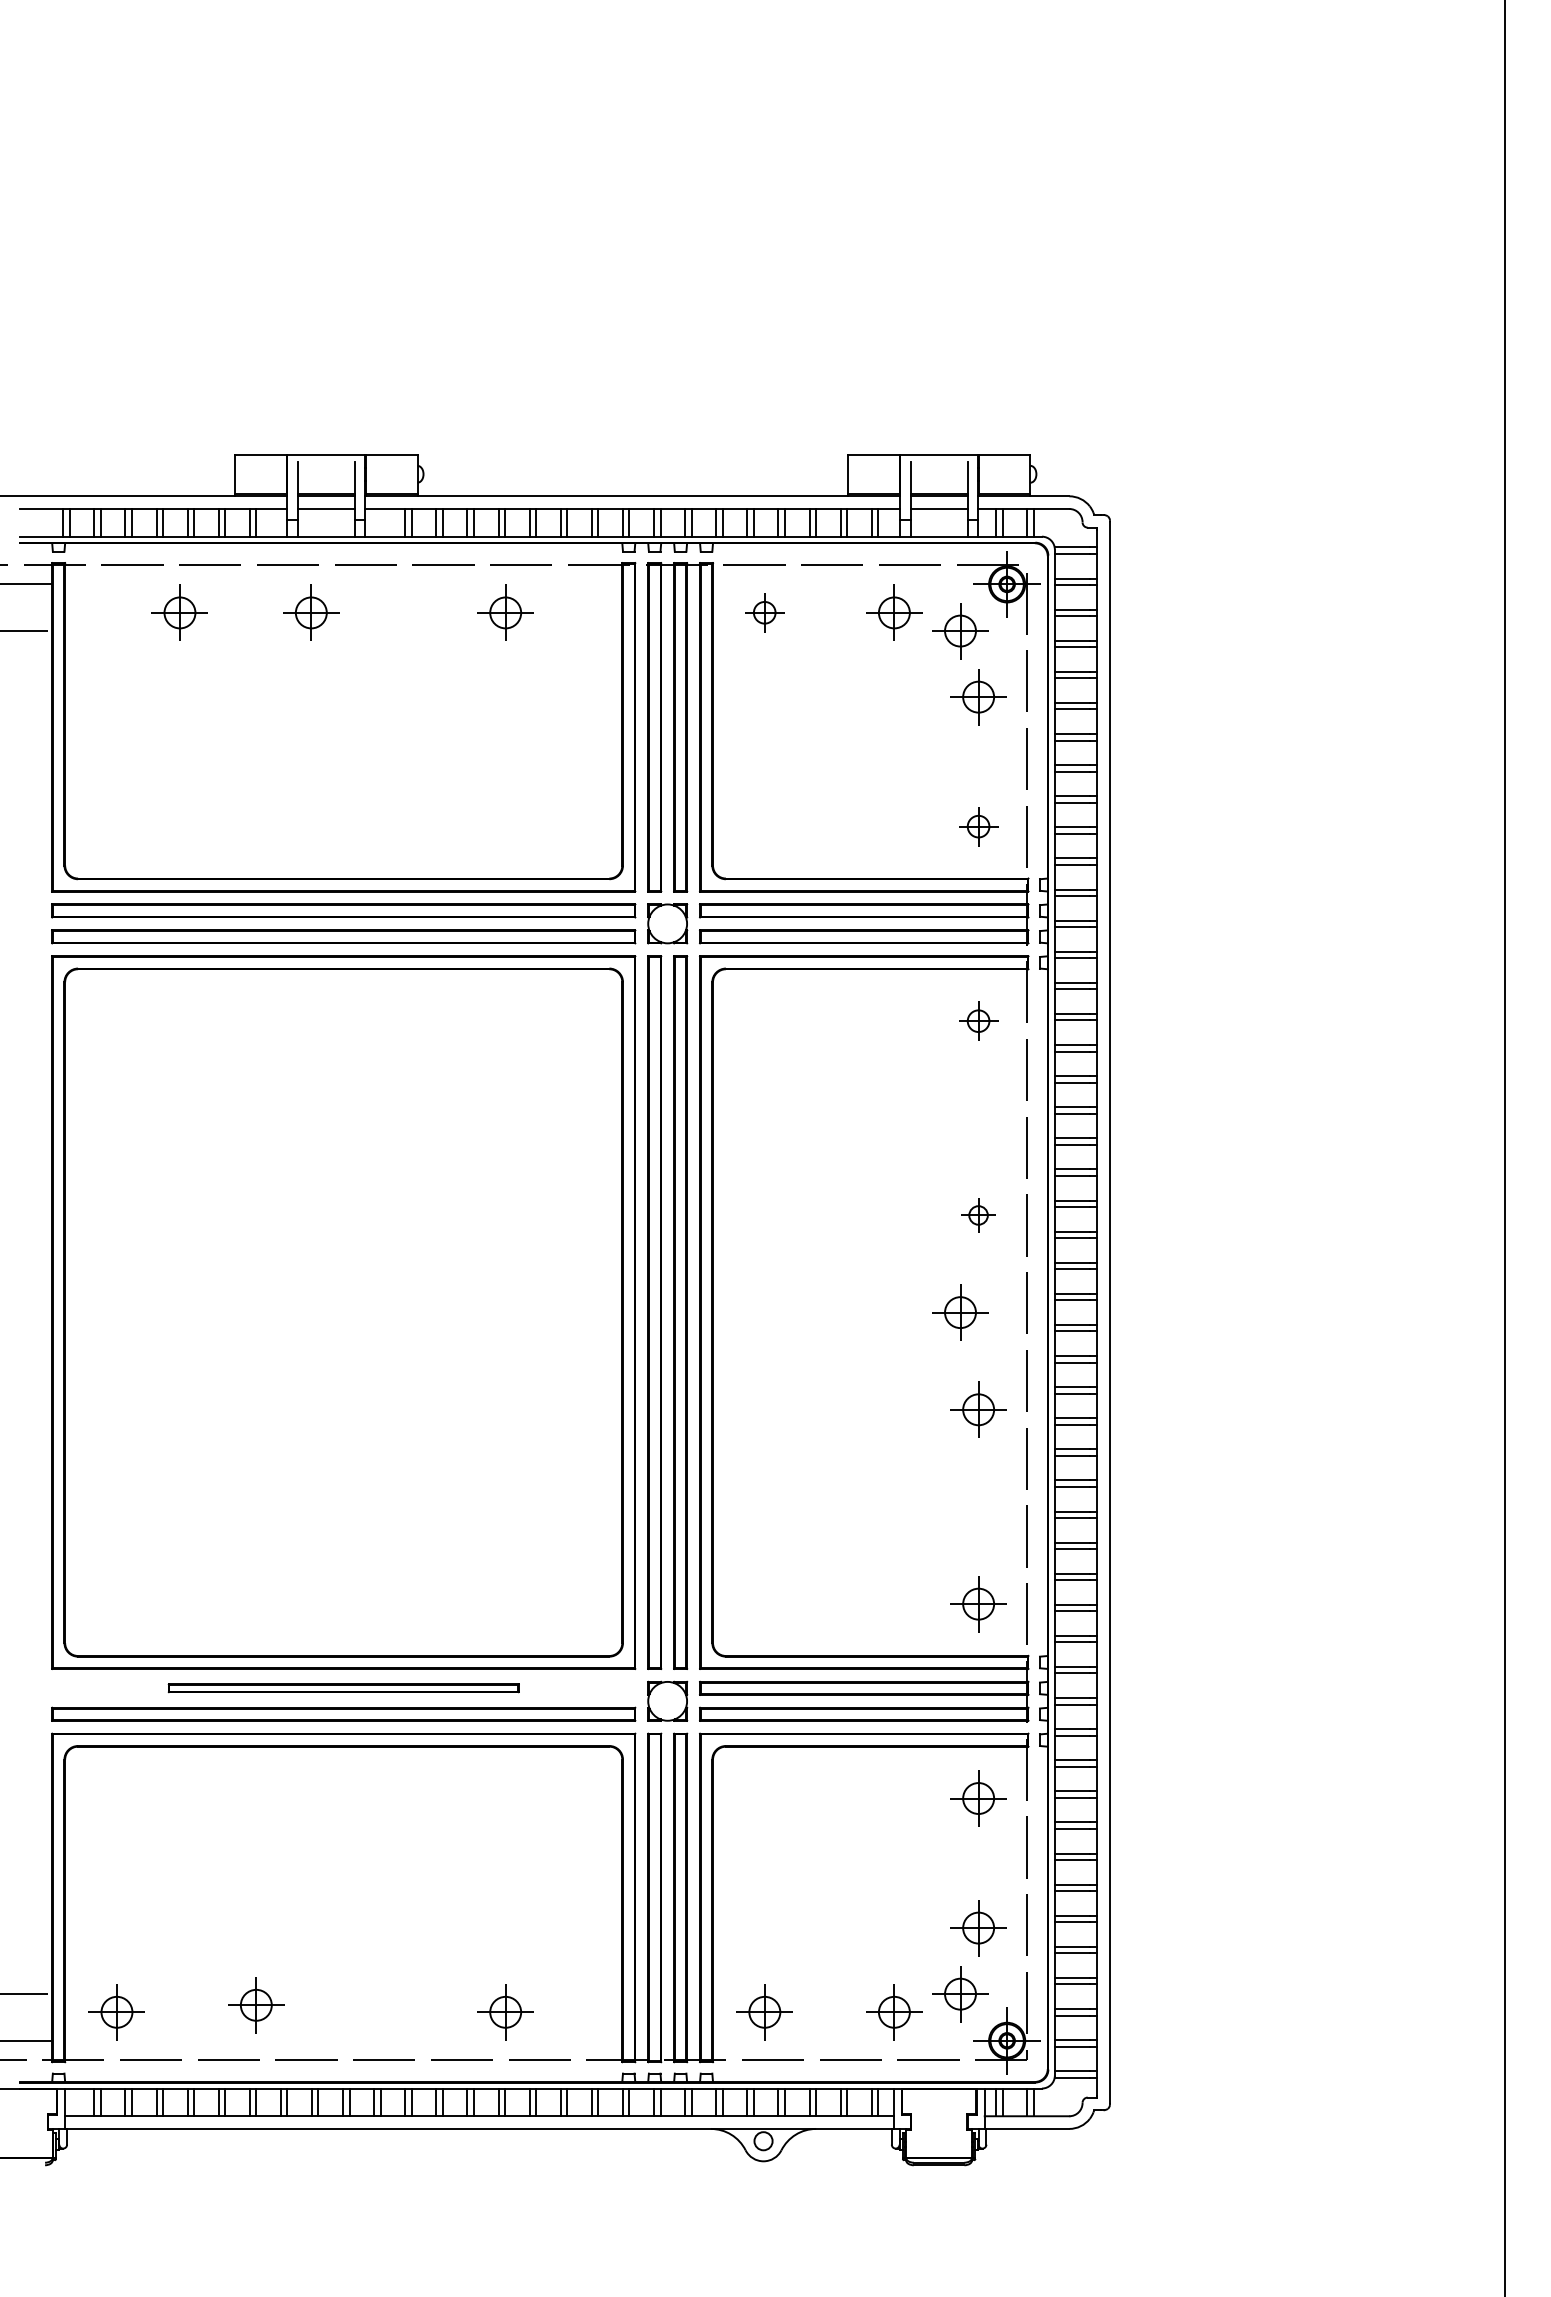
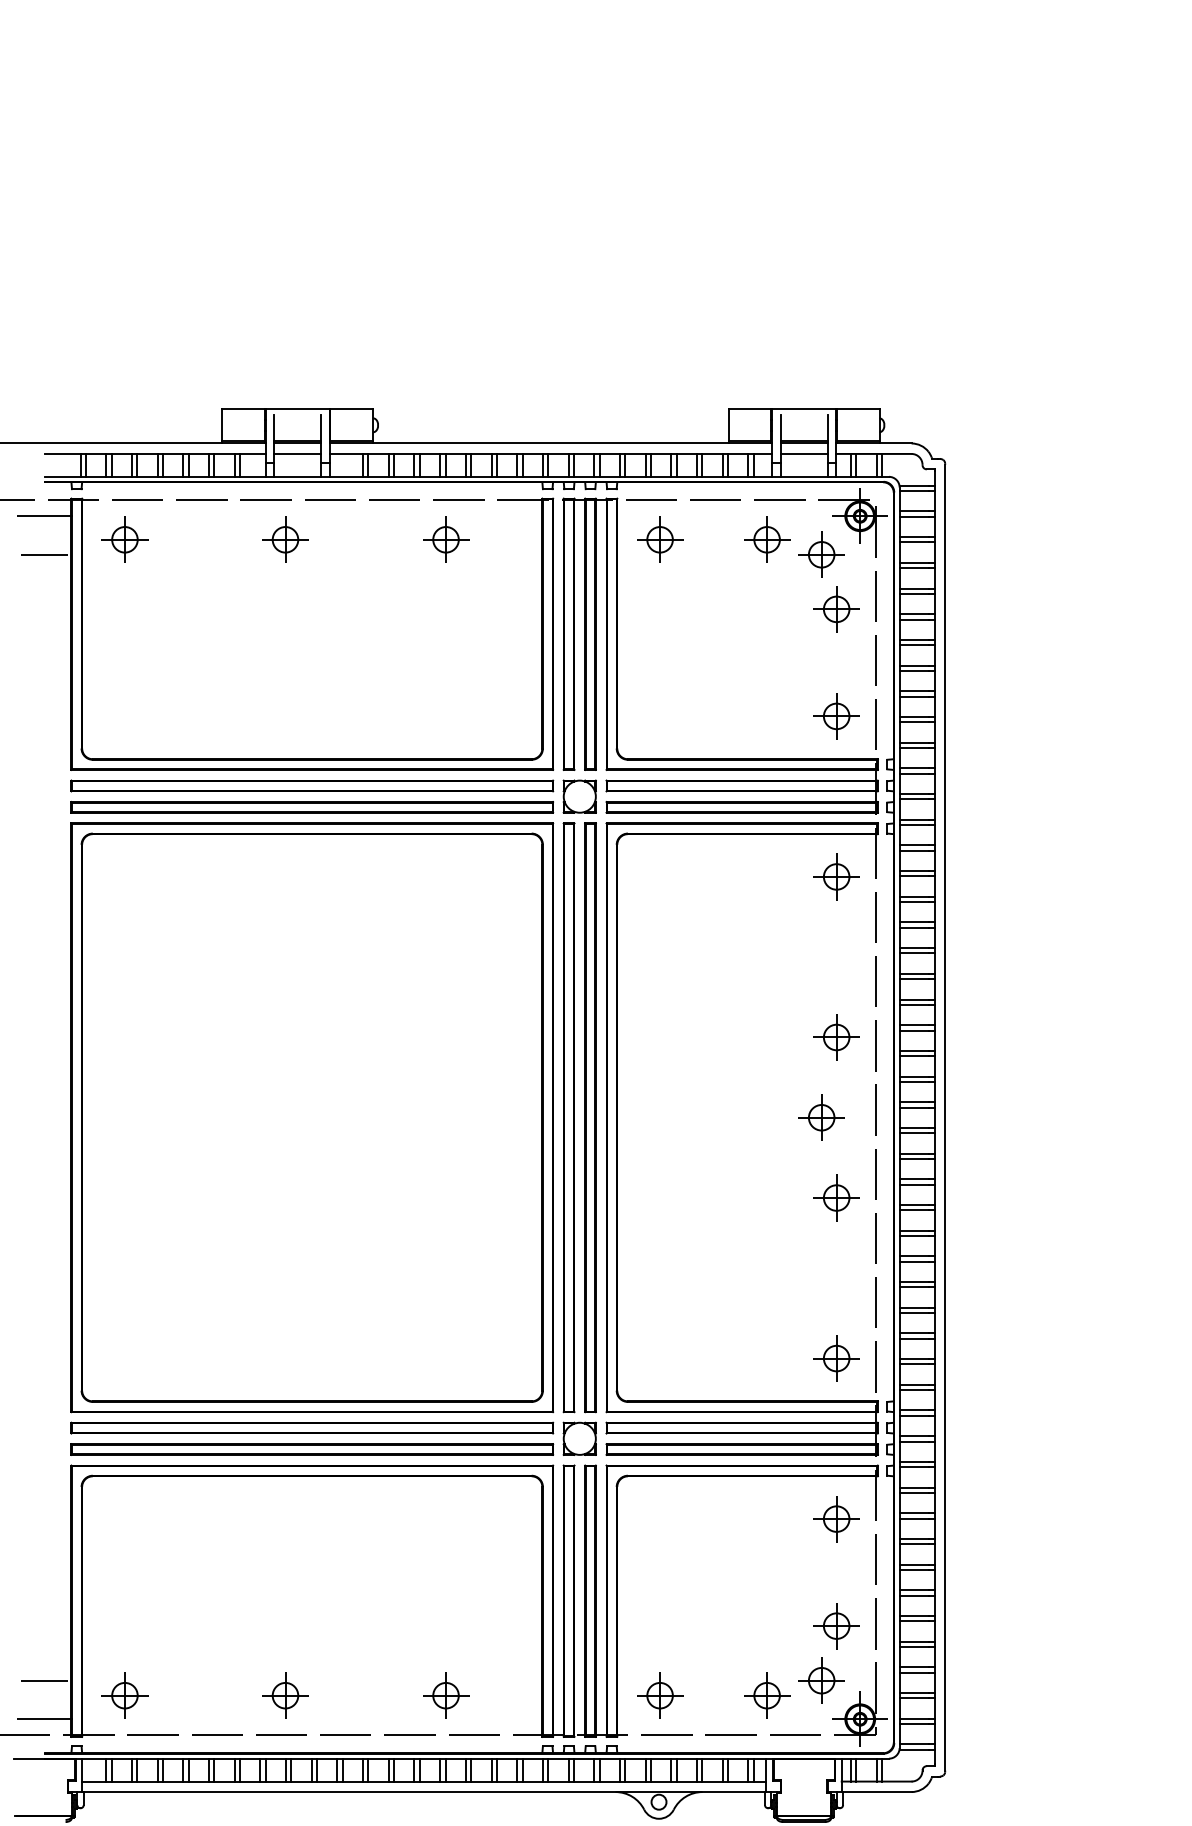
part: (179, 612) -> (124, 539), moved
part: (764, 612) -> (659, 539), size x1.43
part: (978, 826) -> (836, 716), size x1.43
part: (978, 1021) -> (836, 877), size x1.43
part: (978, 1215) -> (836, 1037), size x1.67
part: (343, 1687) -> (312, 1427), size x1.67
part: (256, 2005) -> (285, 1695), moved

